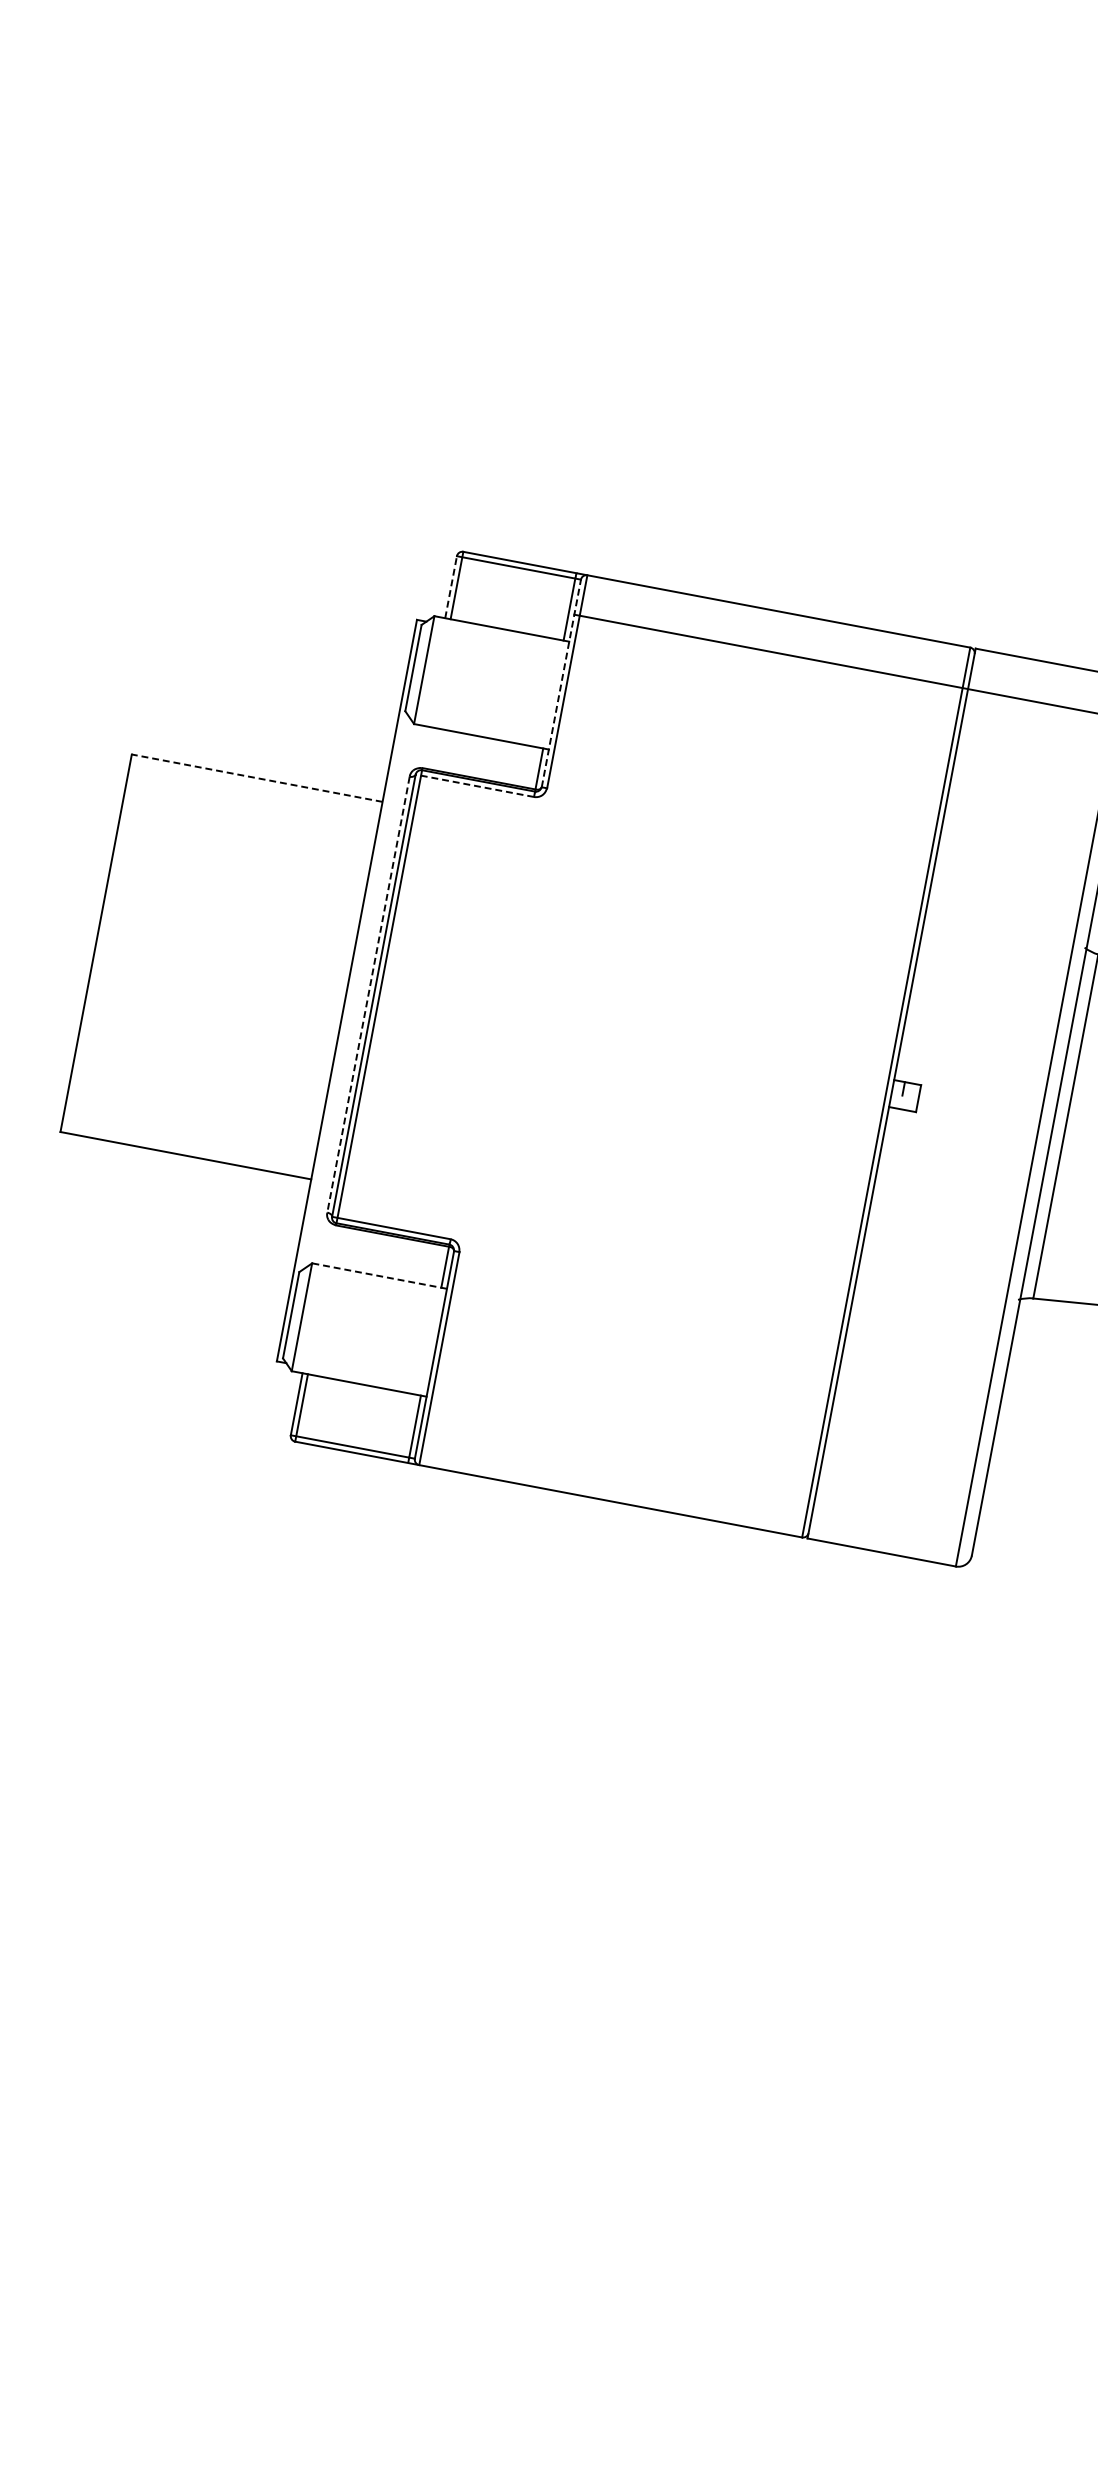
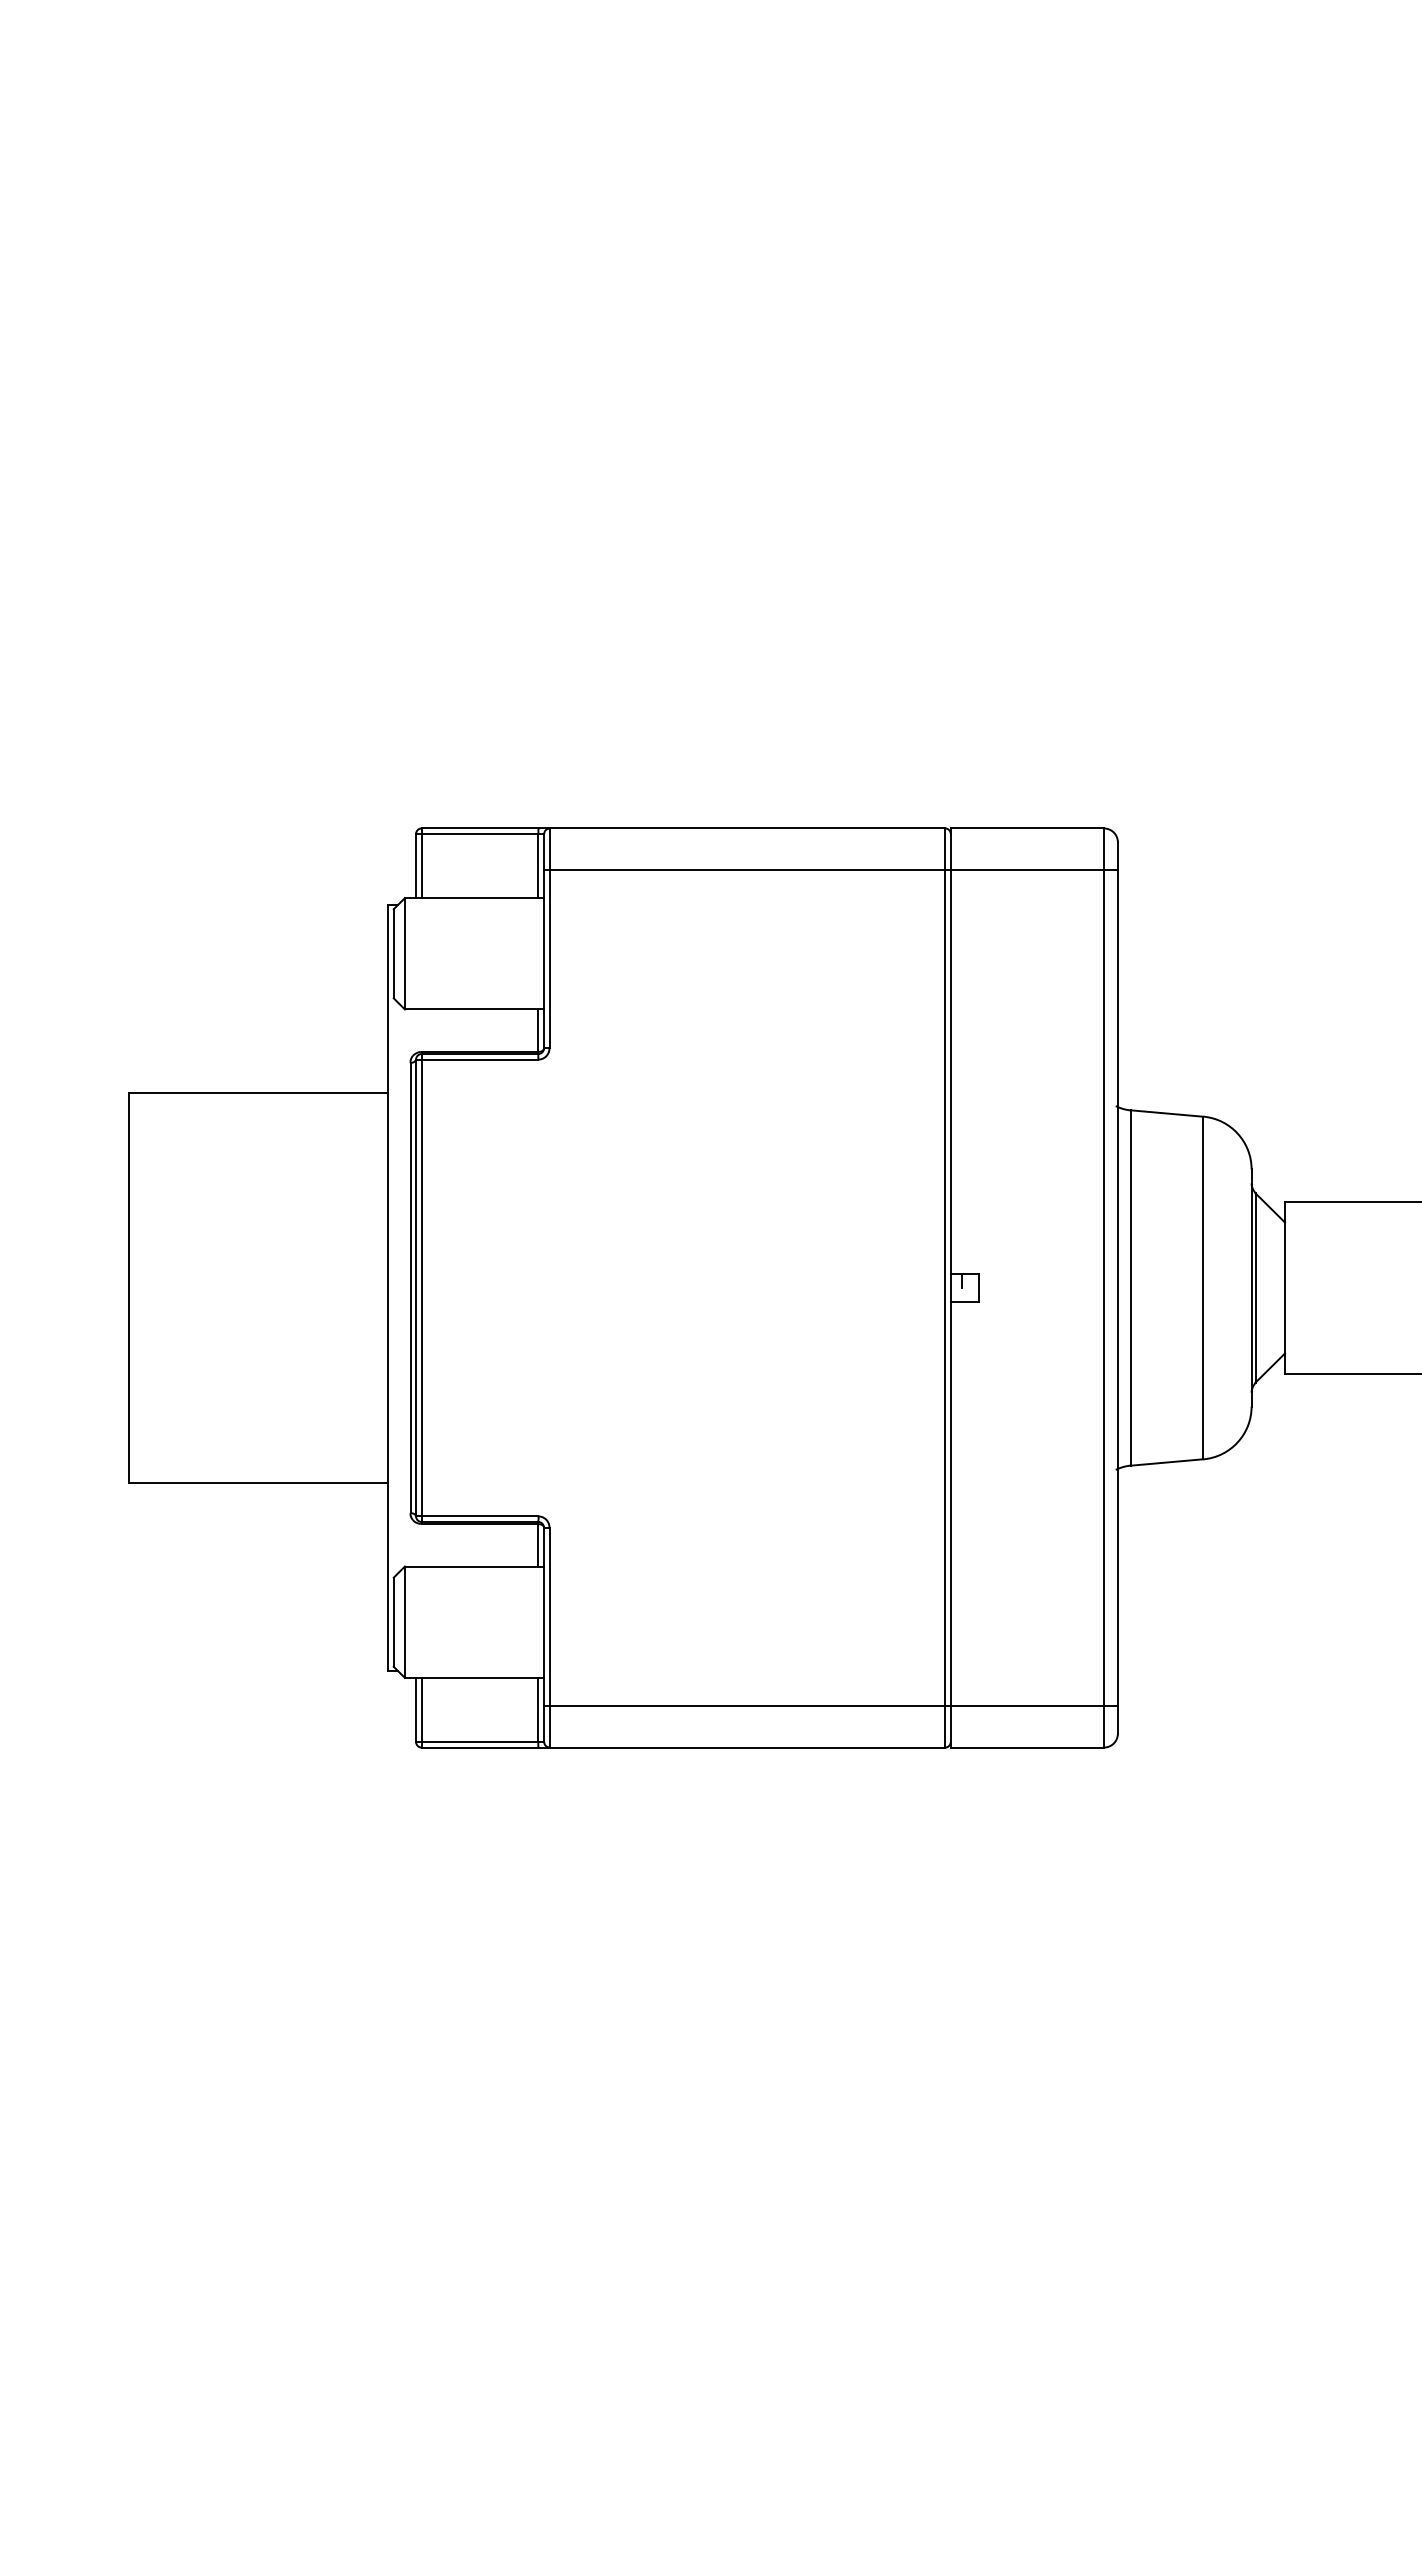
line: (451, 586) -> (416, 865), dashed -> solid
line: (561, 682) -> (544, 940), dashed -> solid
line: (256, 778) -> (258, 1093), dashed -> solid
line: (474, 785) -> (476, 1059), dashed -> solid
line: (368, 995) -> (410, 1288), dashed -> solid
line: (379, 1276) -> (474, 1566), dashed -> solid
line: (698, 1475) -> (830, 1705), added

